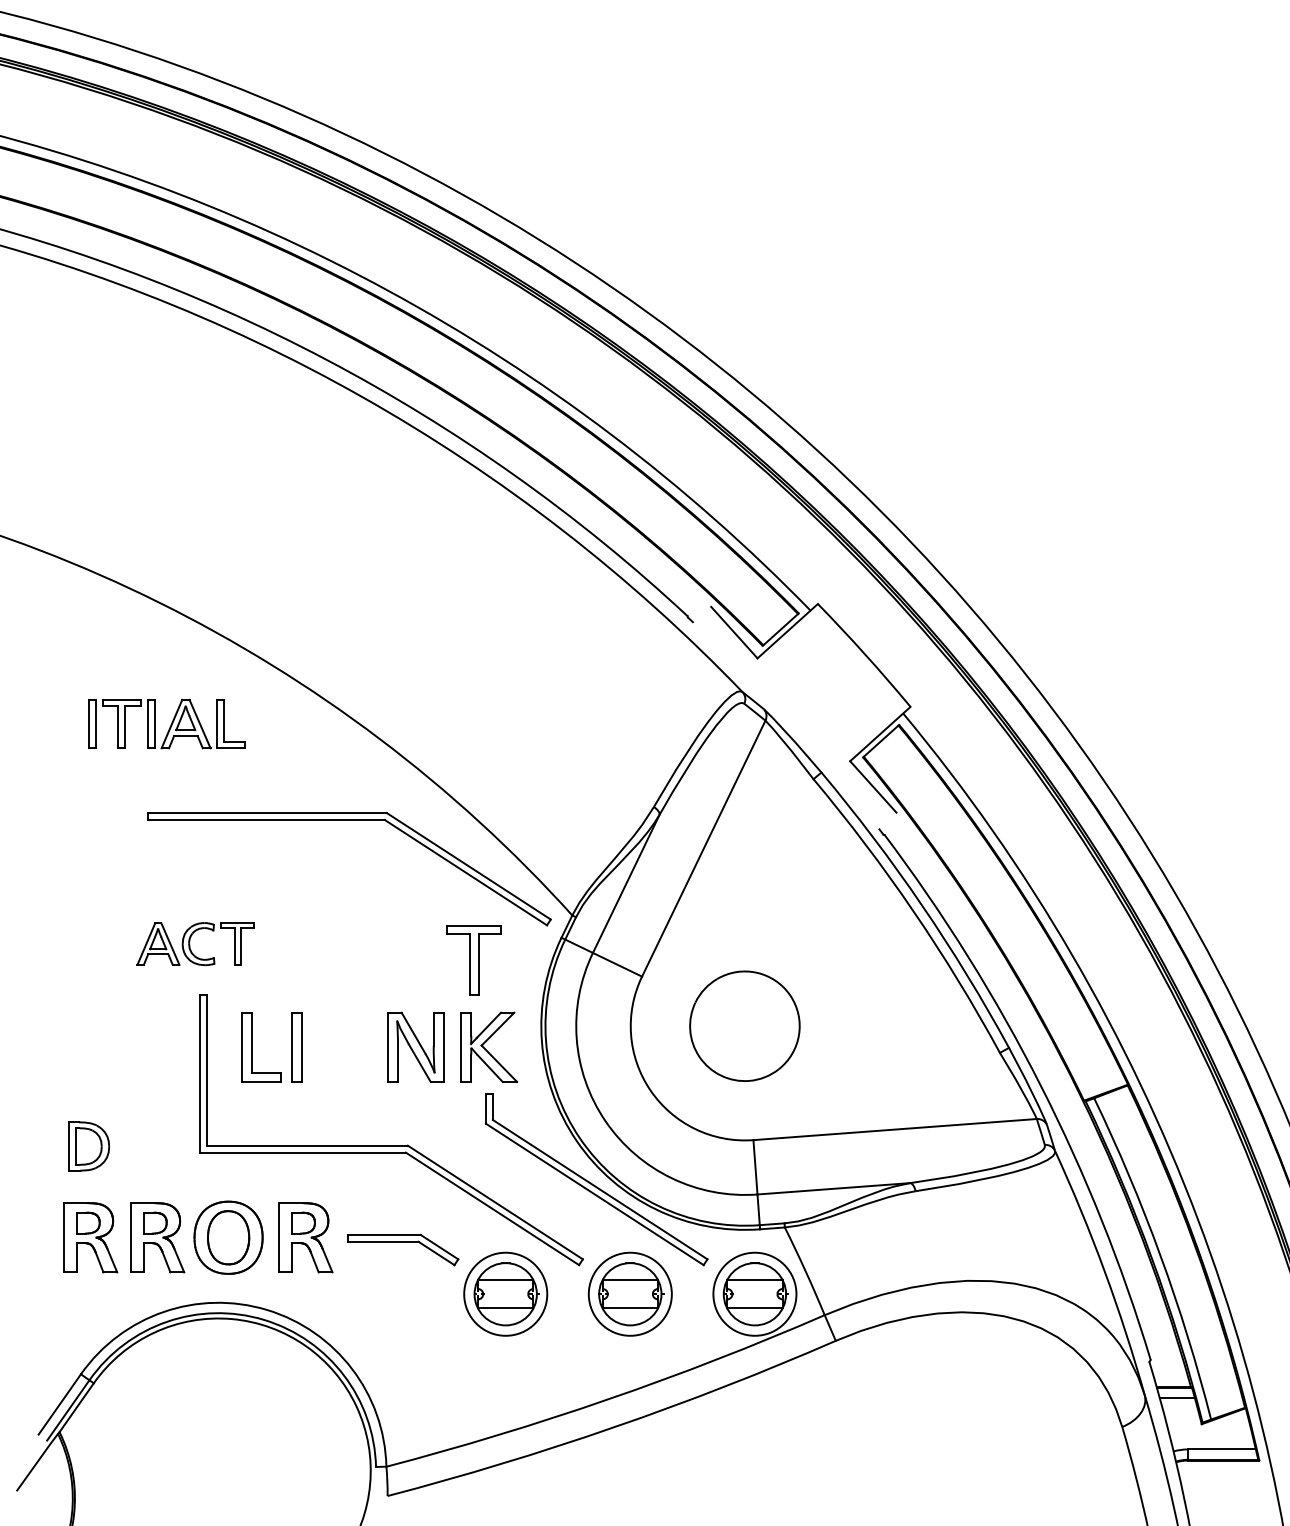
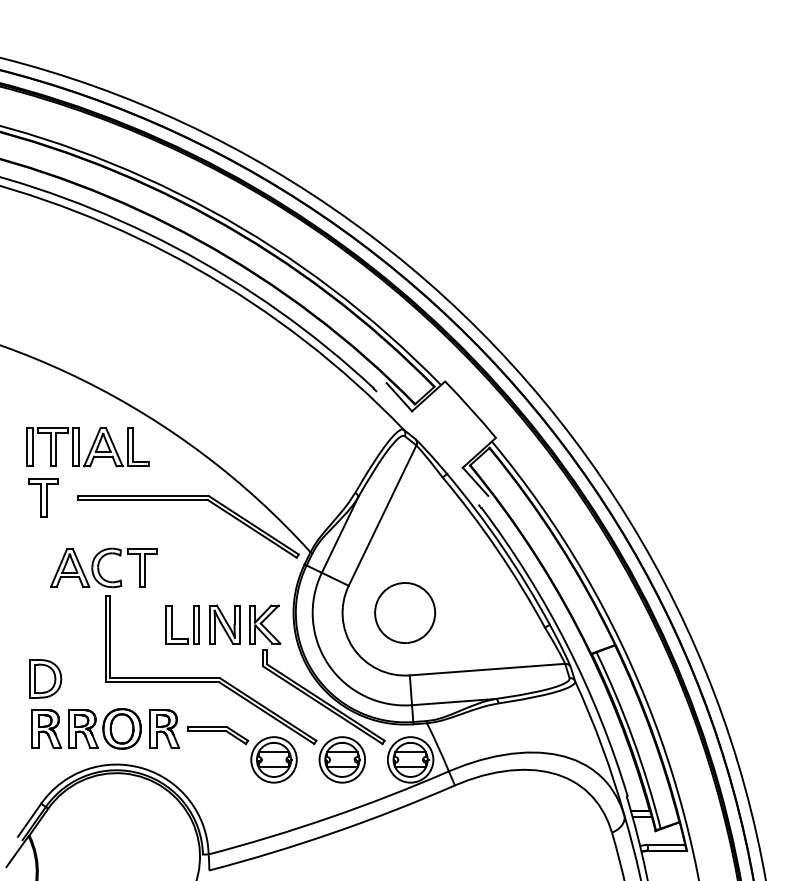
part: (165, 724) -> (87, 447), size x1.43
part: (194, 943) -> (103, 567), size x1.67
part: (473, 959) -> (43, 497), moved
part: (252, 1047) -> (172, 624), moved
part: (88, 1145) -> (45, 678), size x1.43

